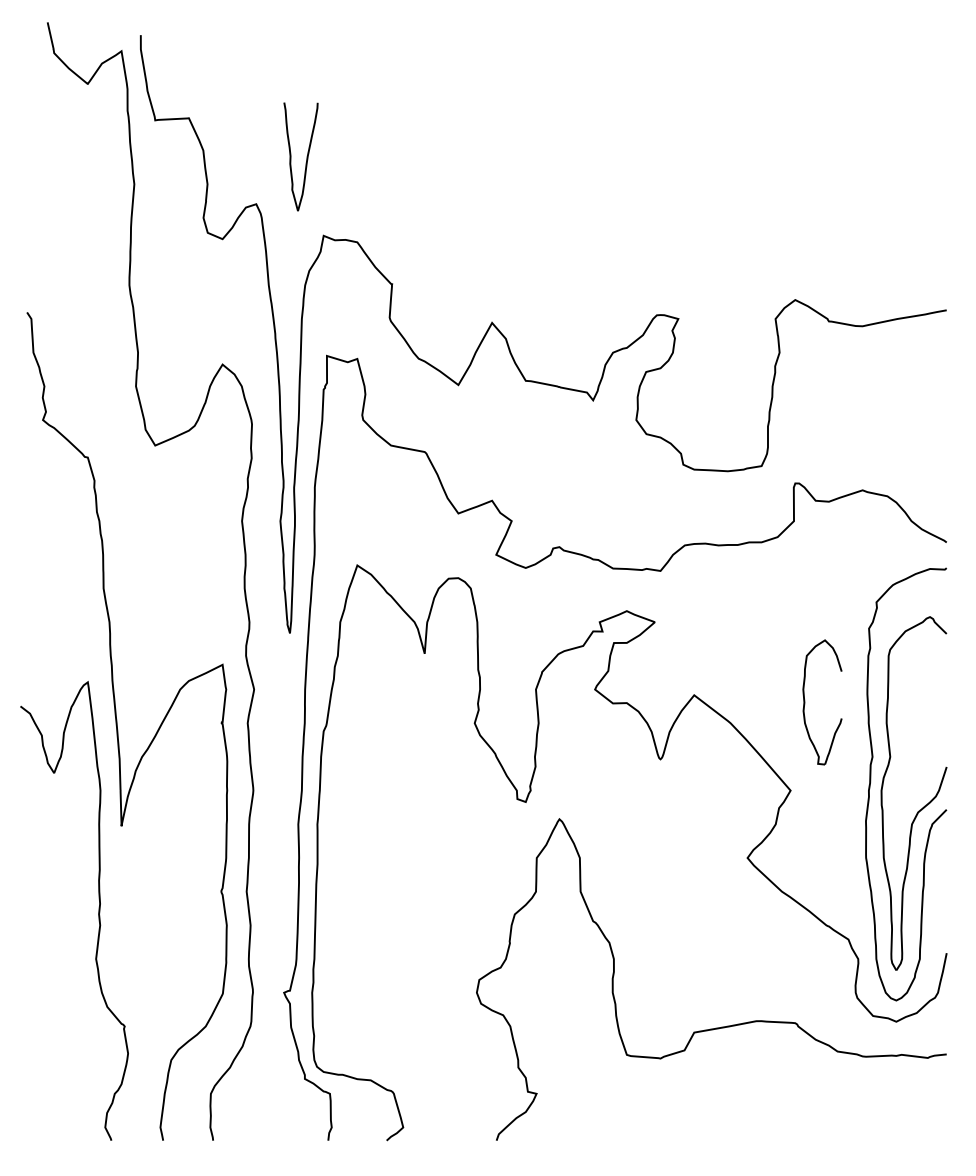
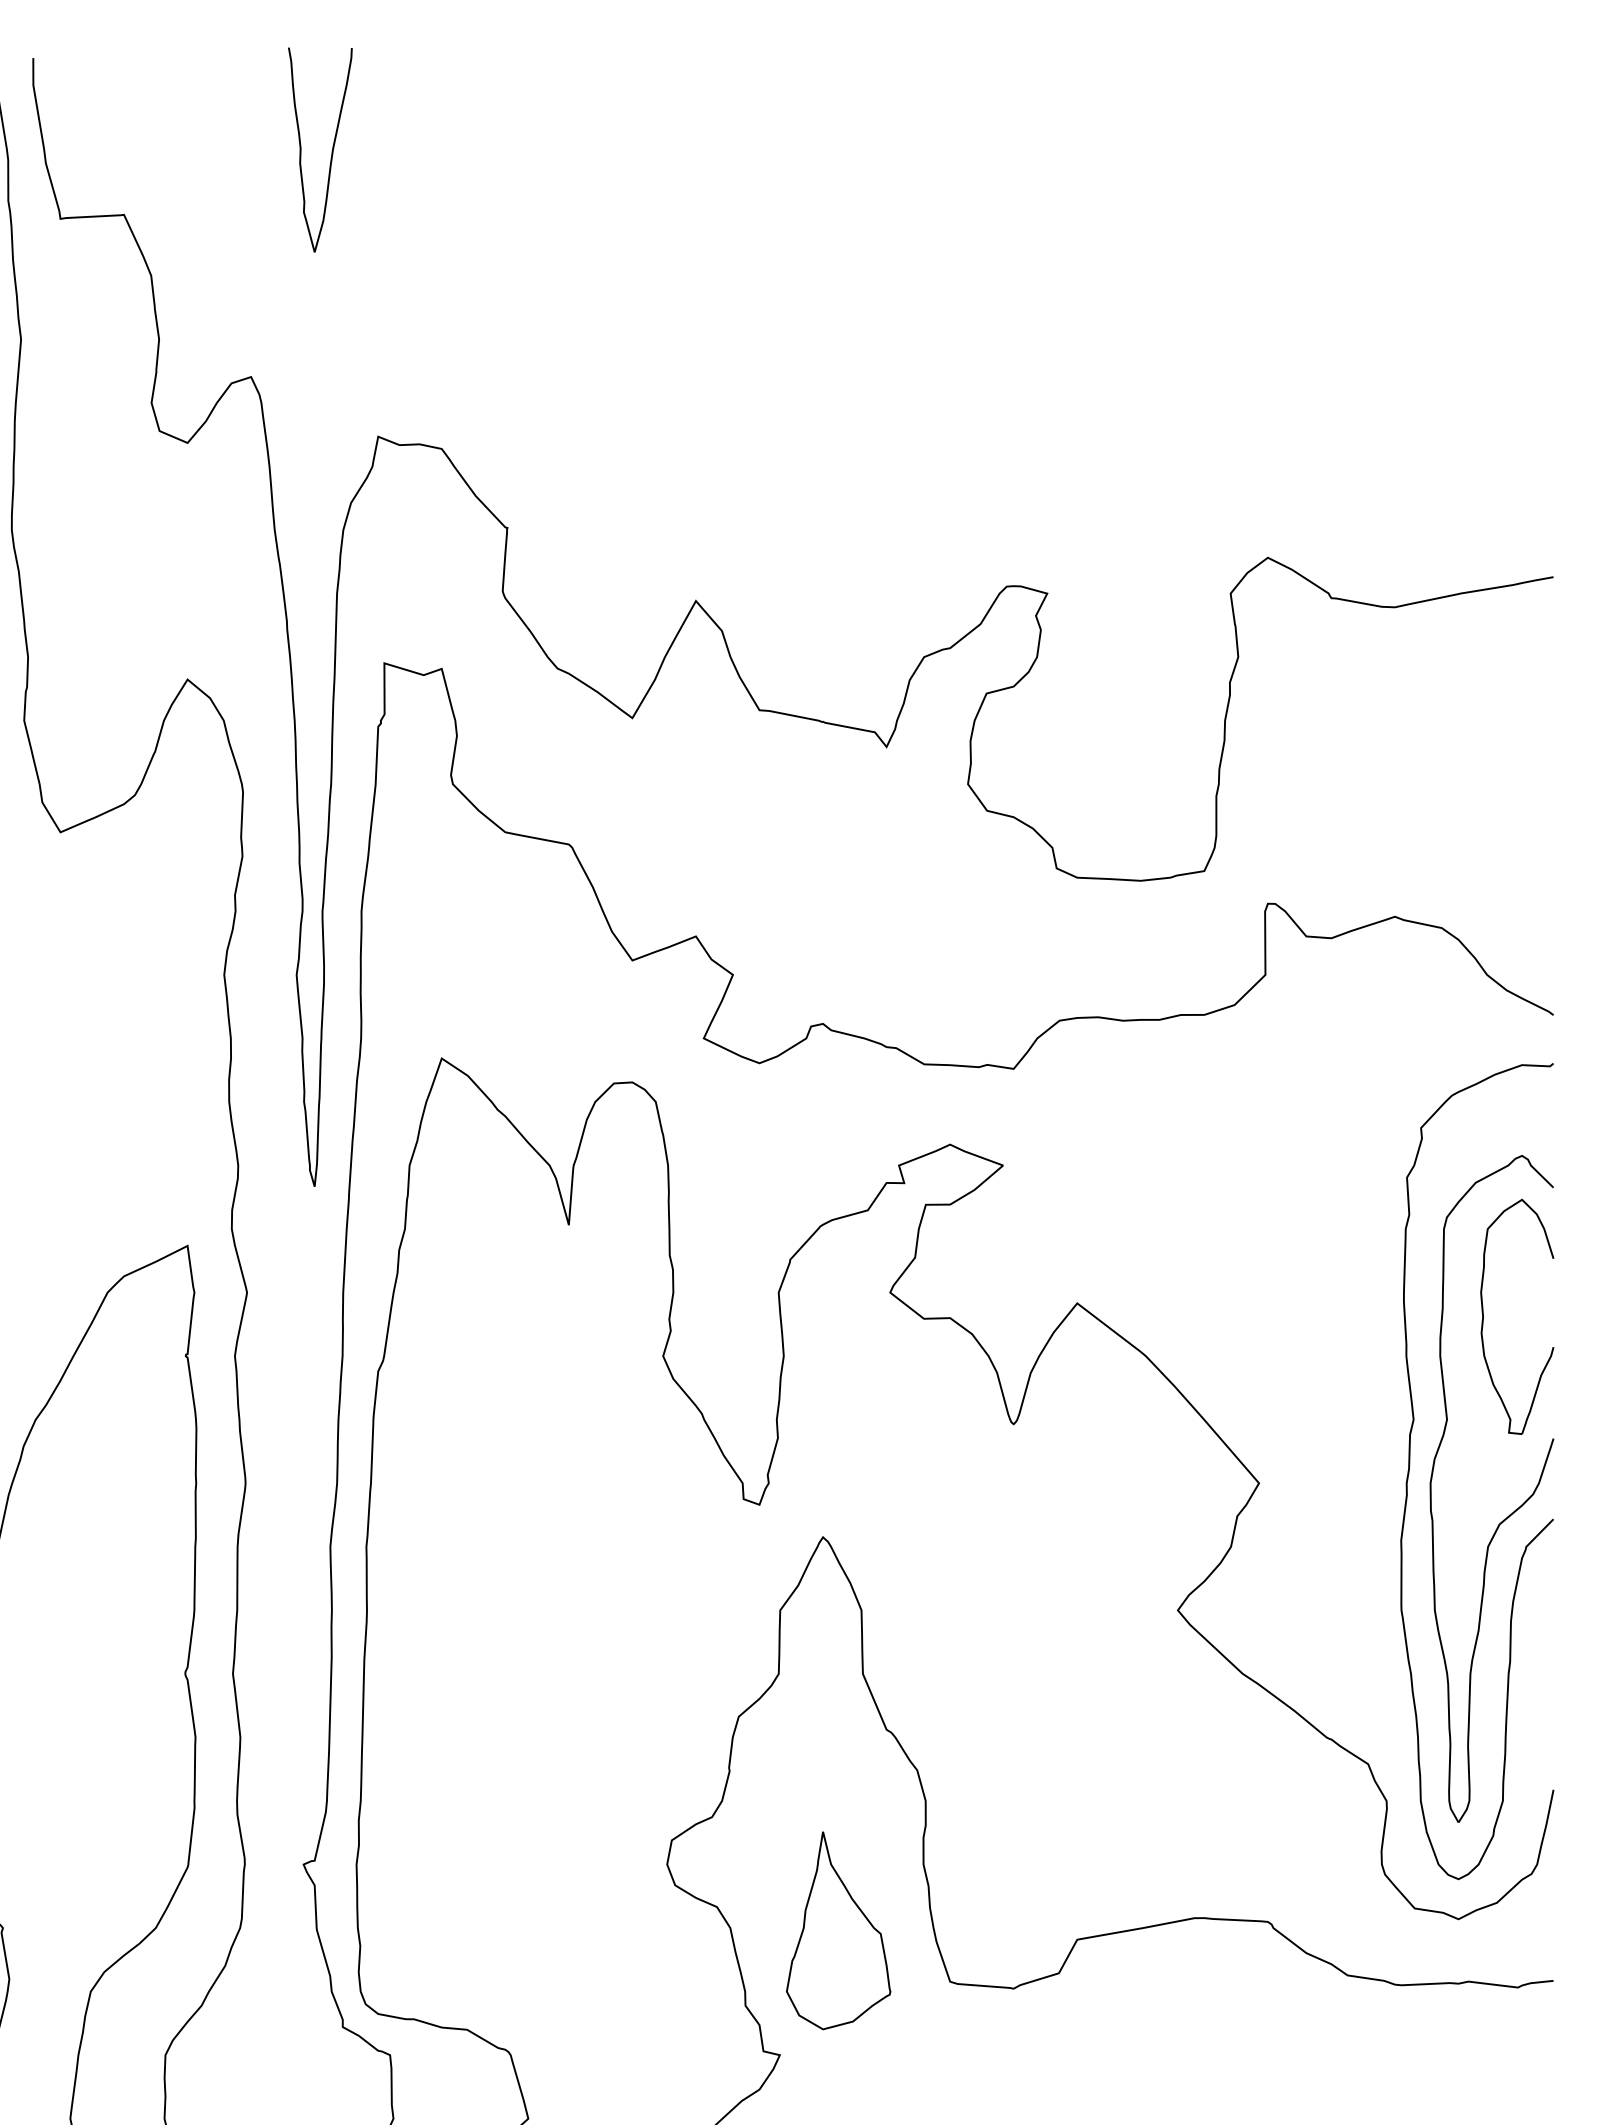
curve: (306, 156) -> (330, 149), moved
part: (805, 702) -> (1485, 1316), moved
part: (567, 1027) -> (838, 1930), added

